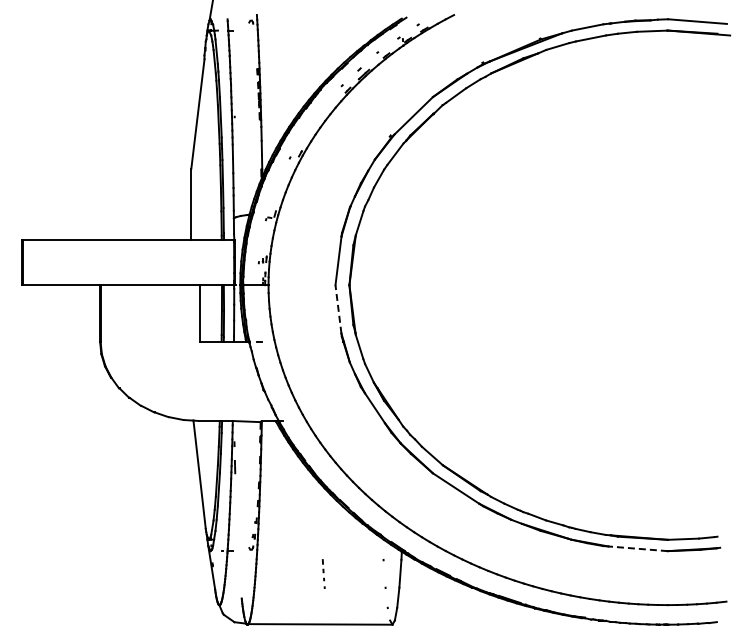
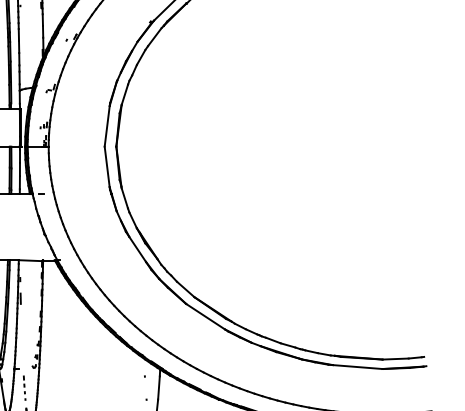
line: (338, 308) -> (107, 166), dashed -> solid
line: (638, 548) -> (358, 366), dashed -> solid
part: (323, 573) -> (24, 387), moved

